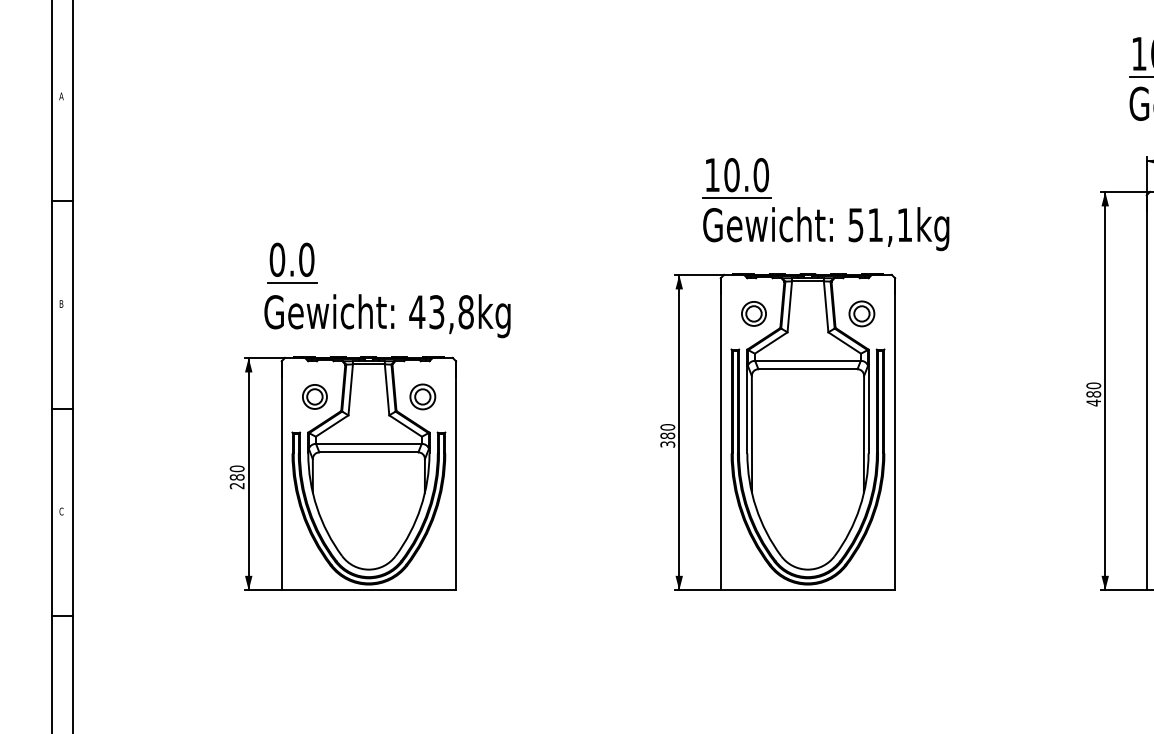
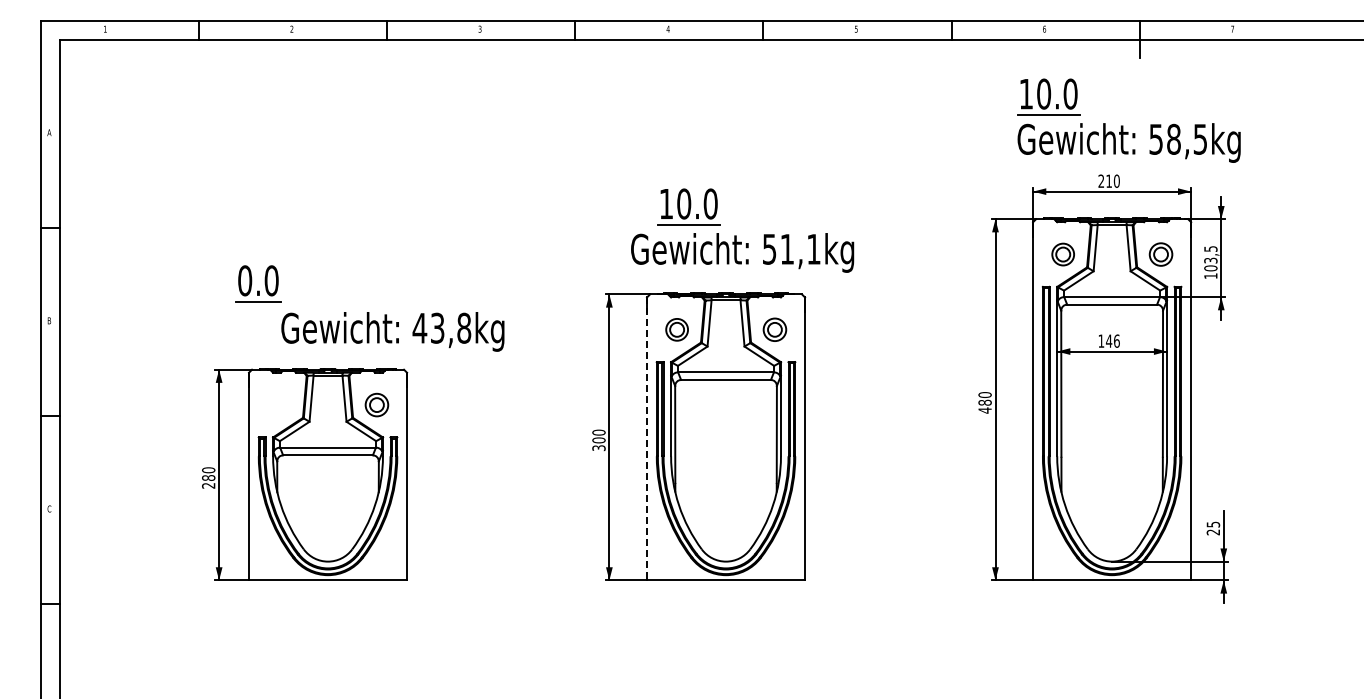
part: (736, 177) -> (688, 206), moved
text: (387, 315) -> (392, 331), moved
part: (314, 396) -> (278, 404), removed
line: (721, 434) -> (647, 439), solid -> dashed
text: (667, 436) -> (598, 440), 380 -> 300

